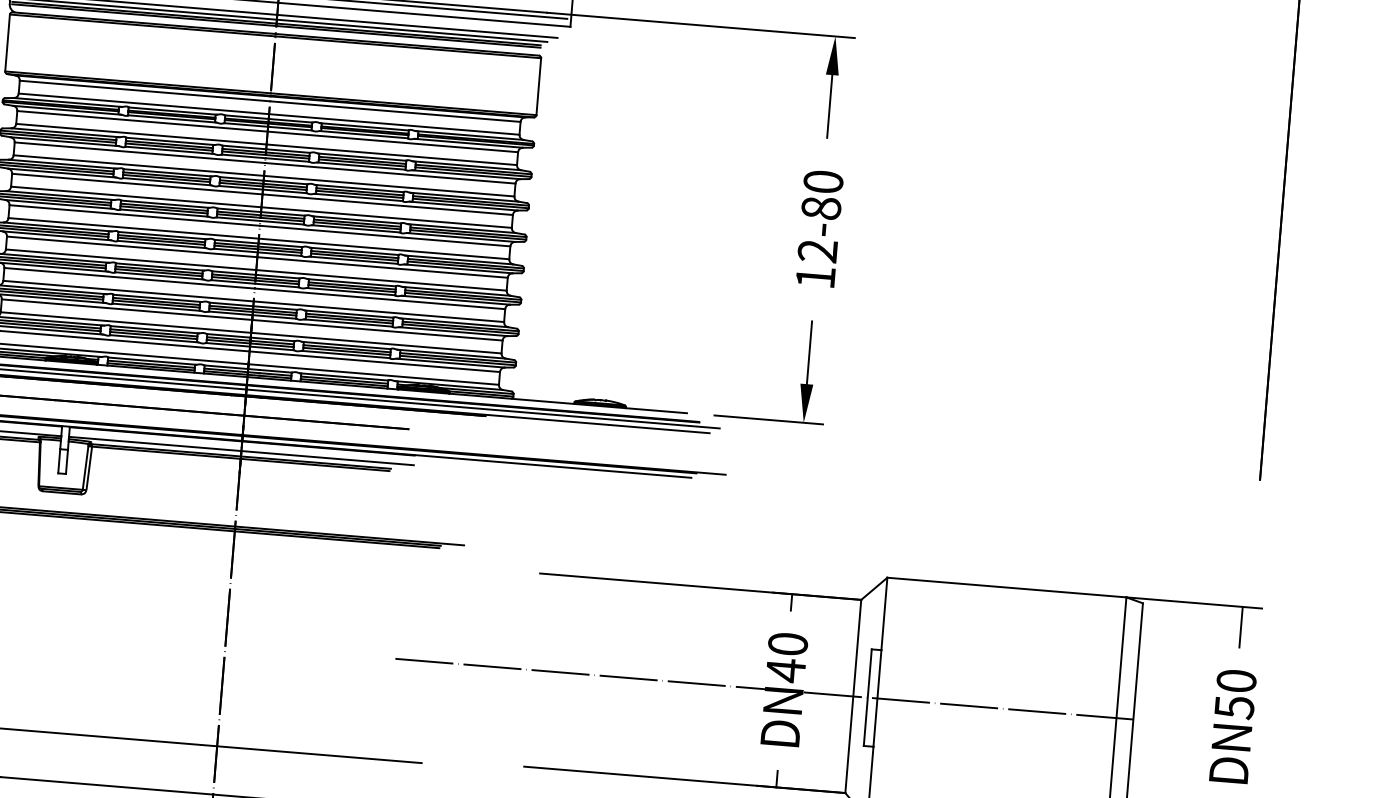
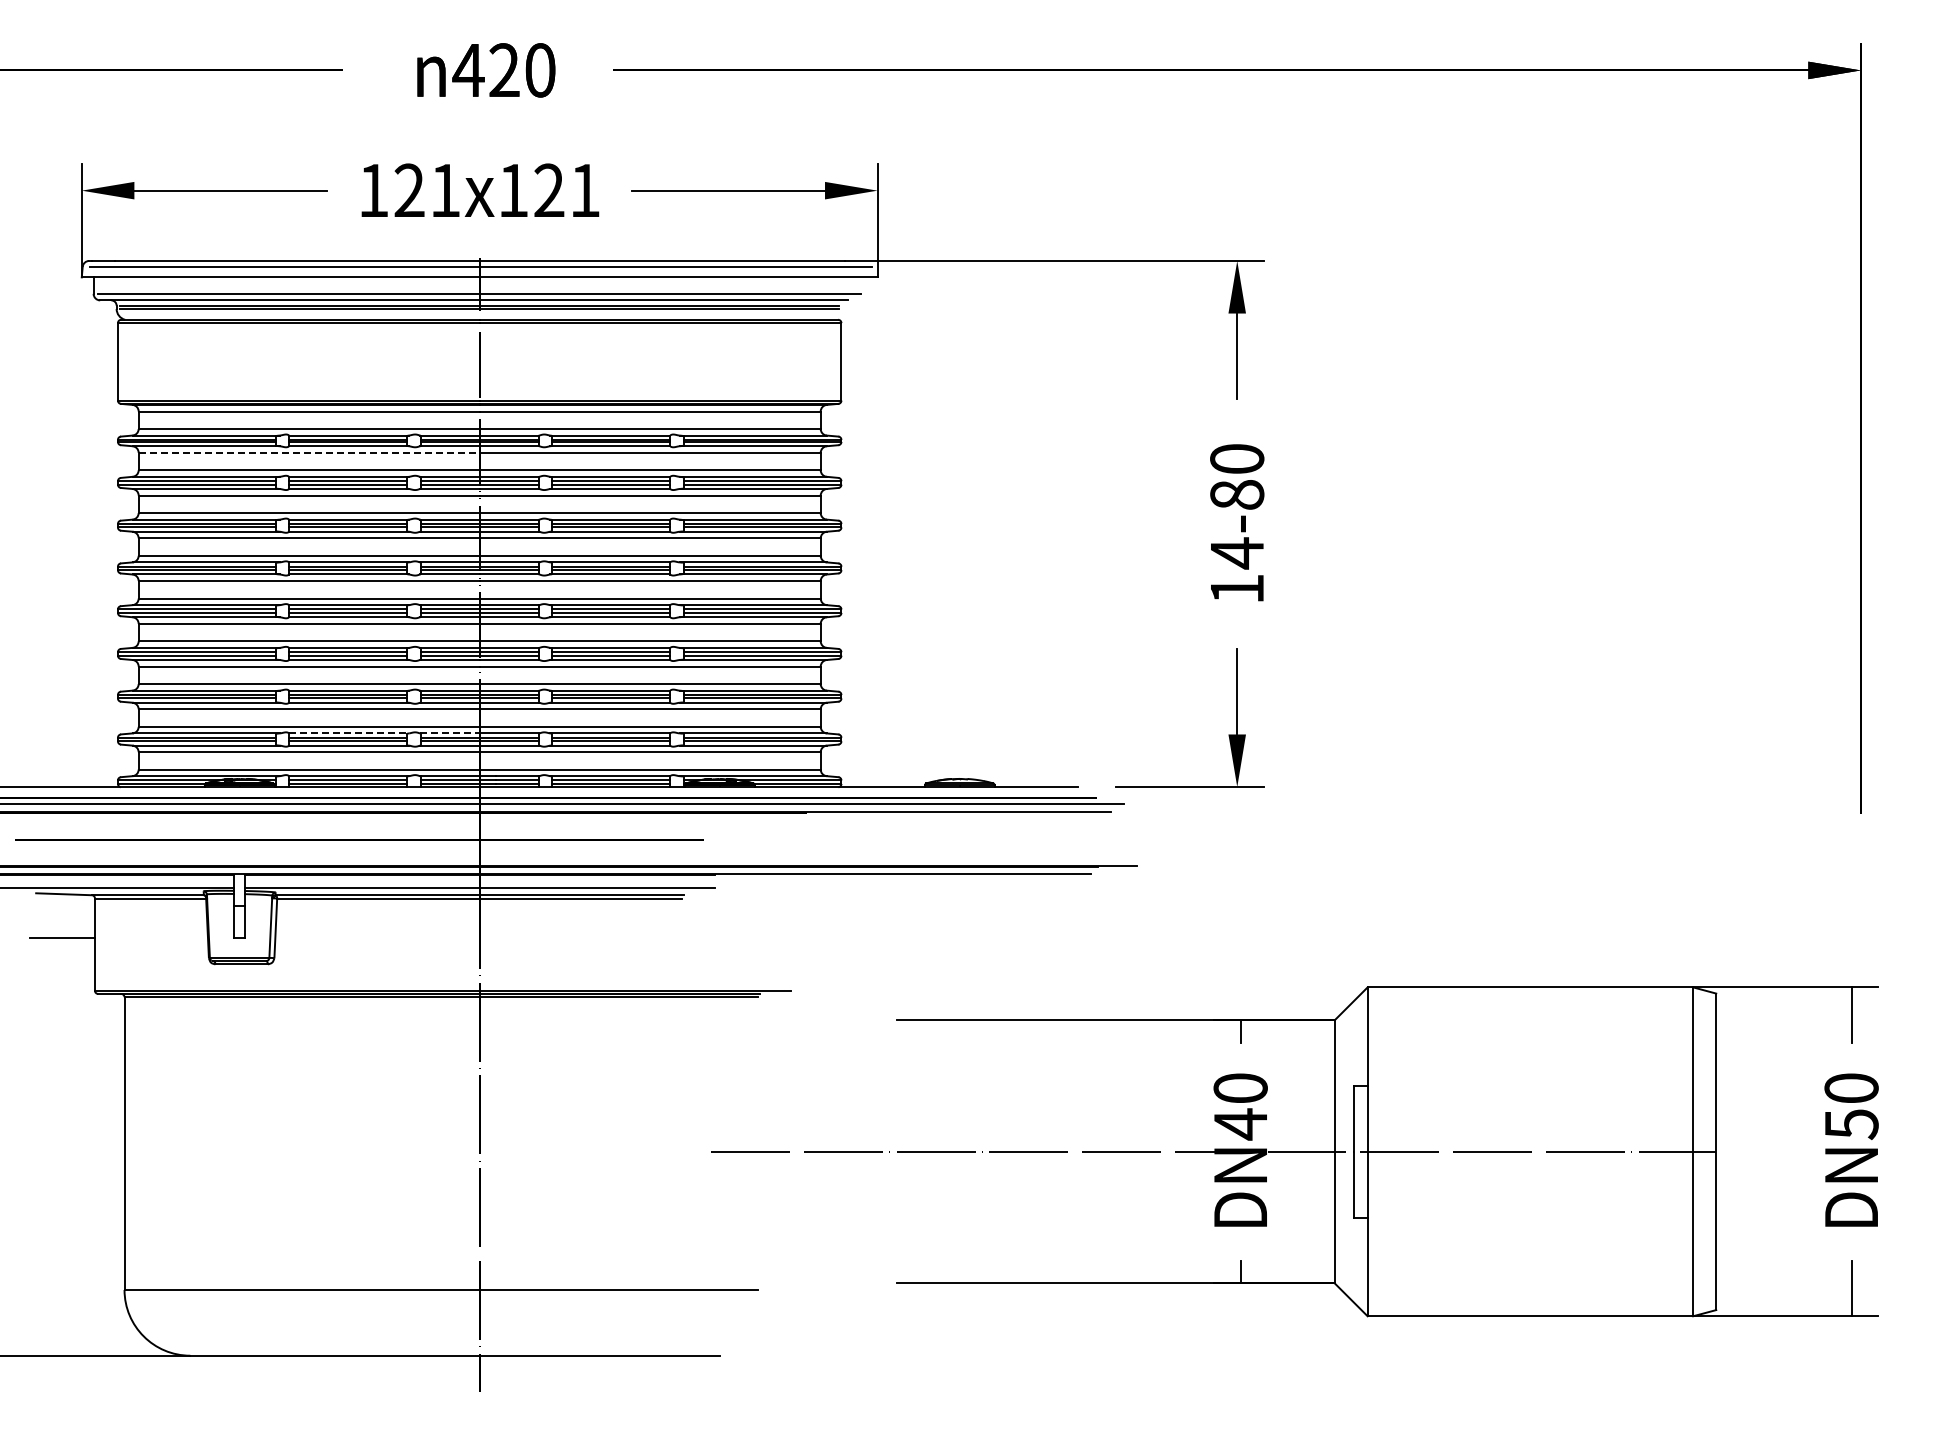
line: (142, 121) -> (309, 452), solid -> dashed
text: (817, 251) -> (1236, 553), 12-80 -> 14-80
line: (155, 329) -> (349, 733), solid -> dashed
line: (228, 335) -> (449, 733), solid -> dashed

